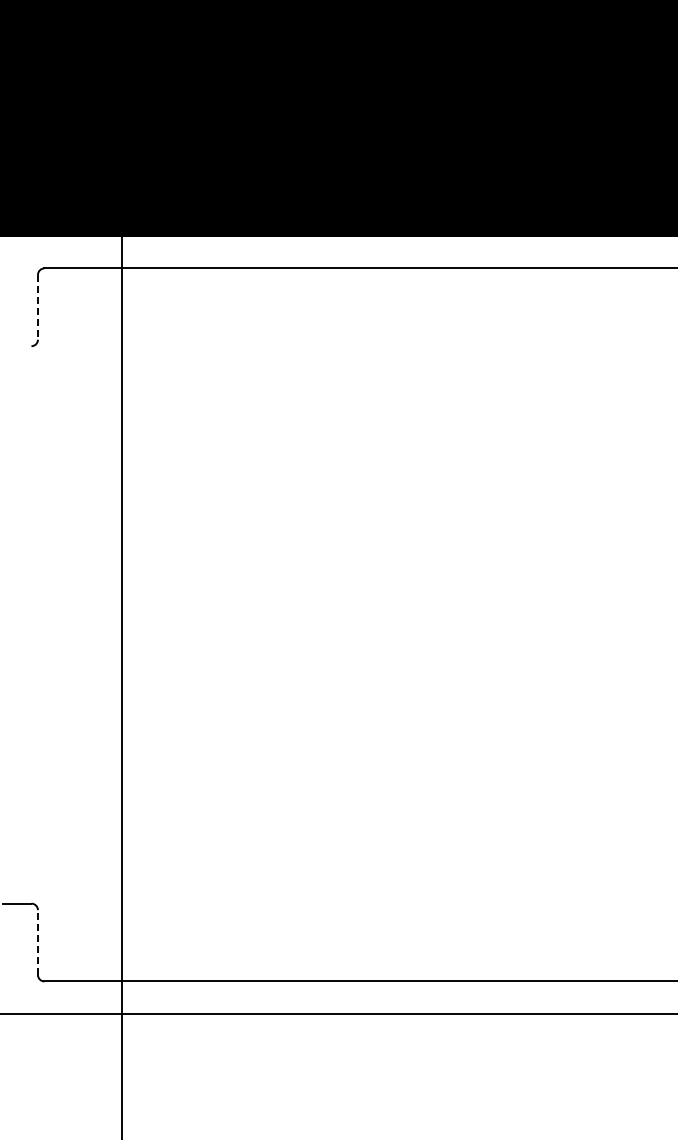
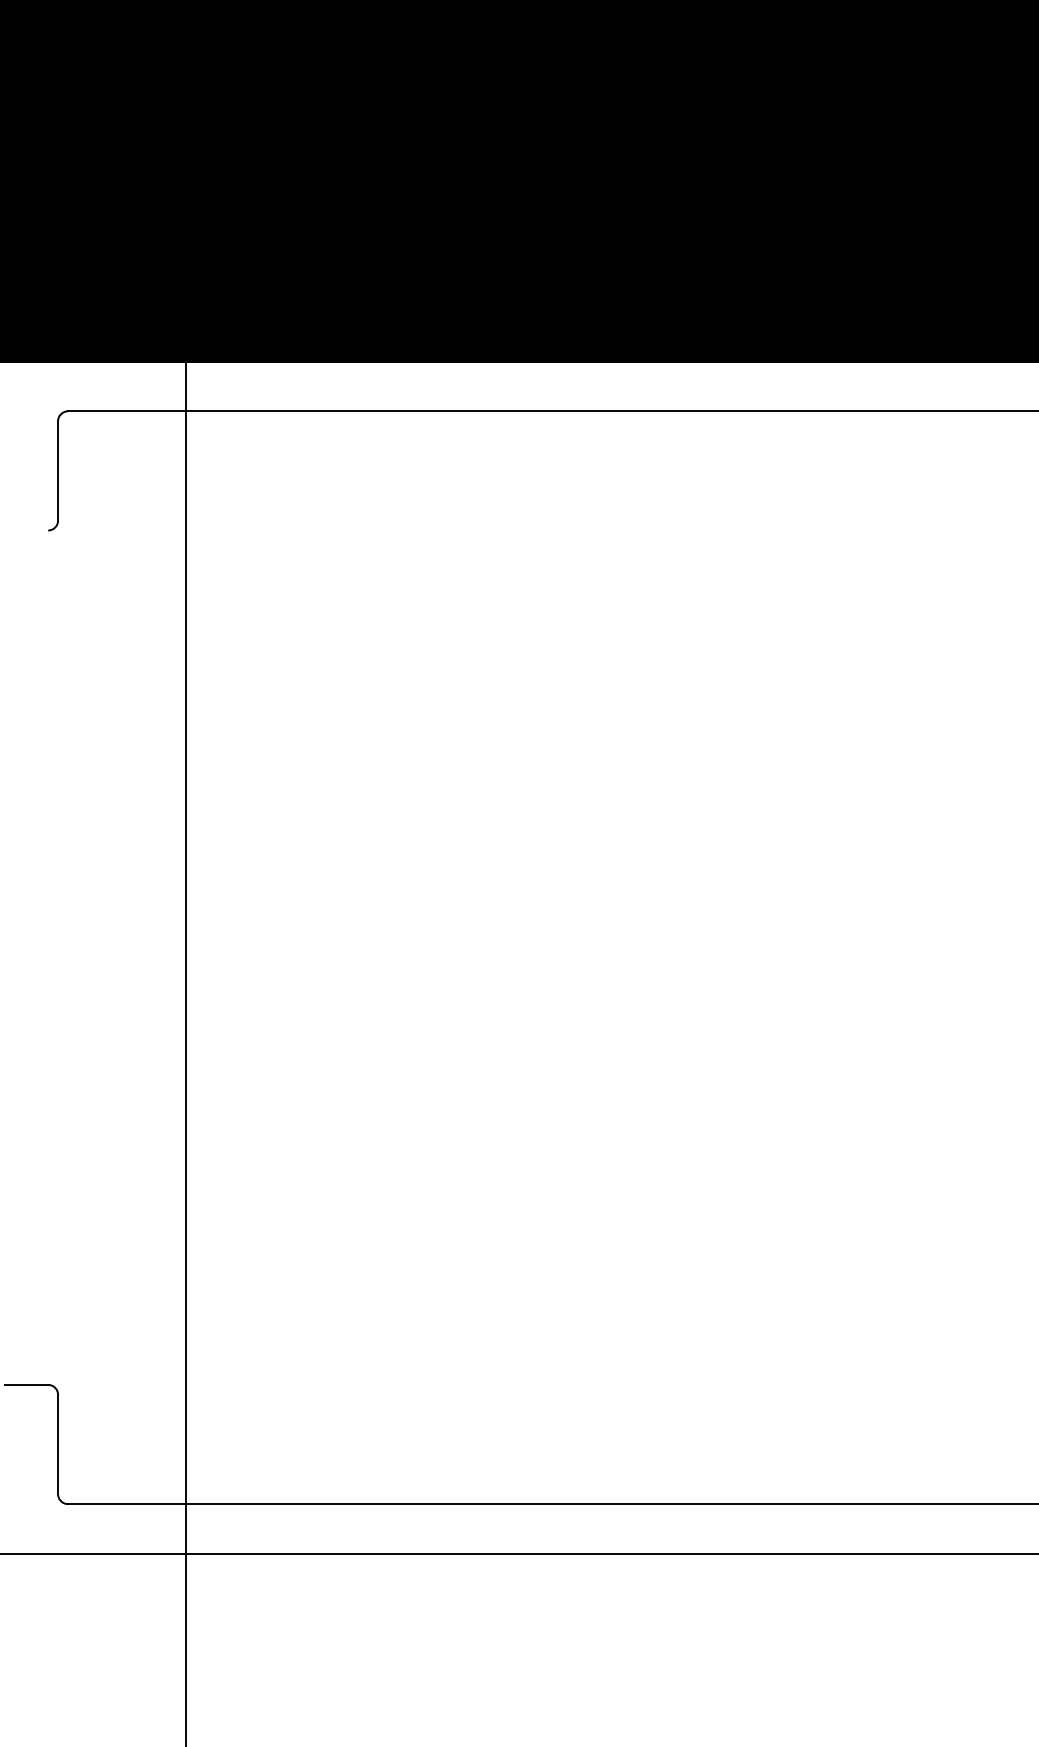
line: (37, 307) -> (57, 471), dashed -> solid
line: (37, 942) -> (57, 1444), dashed -> solid

